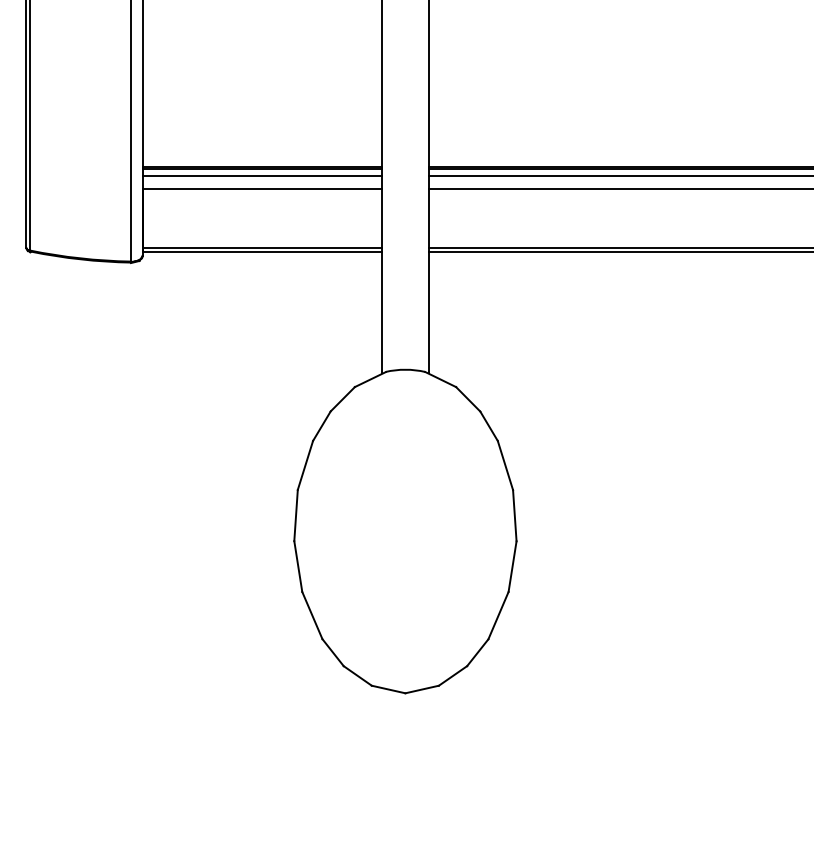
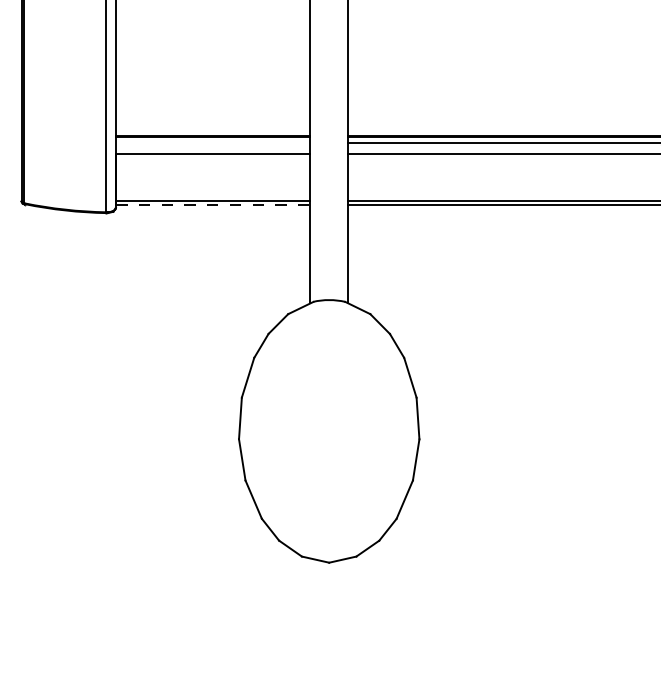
line: (262, 175) -> (213, 142), removed
line: (262, 252) -> (213, 204), solid -> dashed

